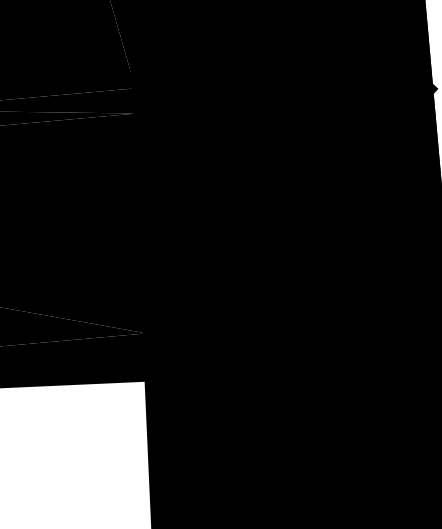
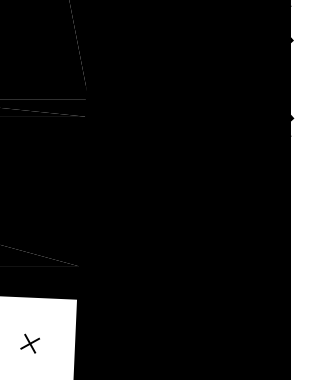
hatch: (88, 418) -> (36, 321), added

